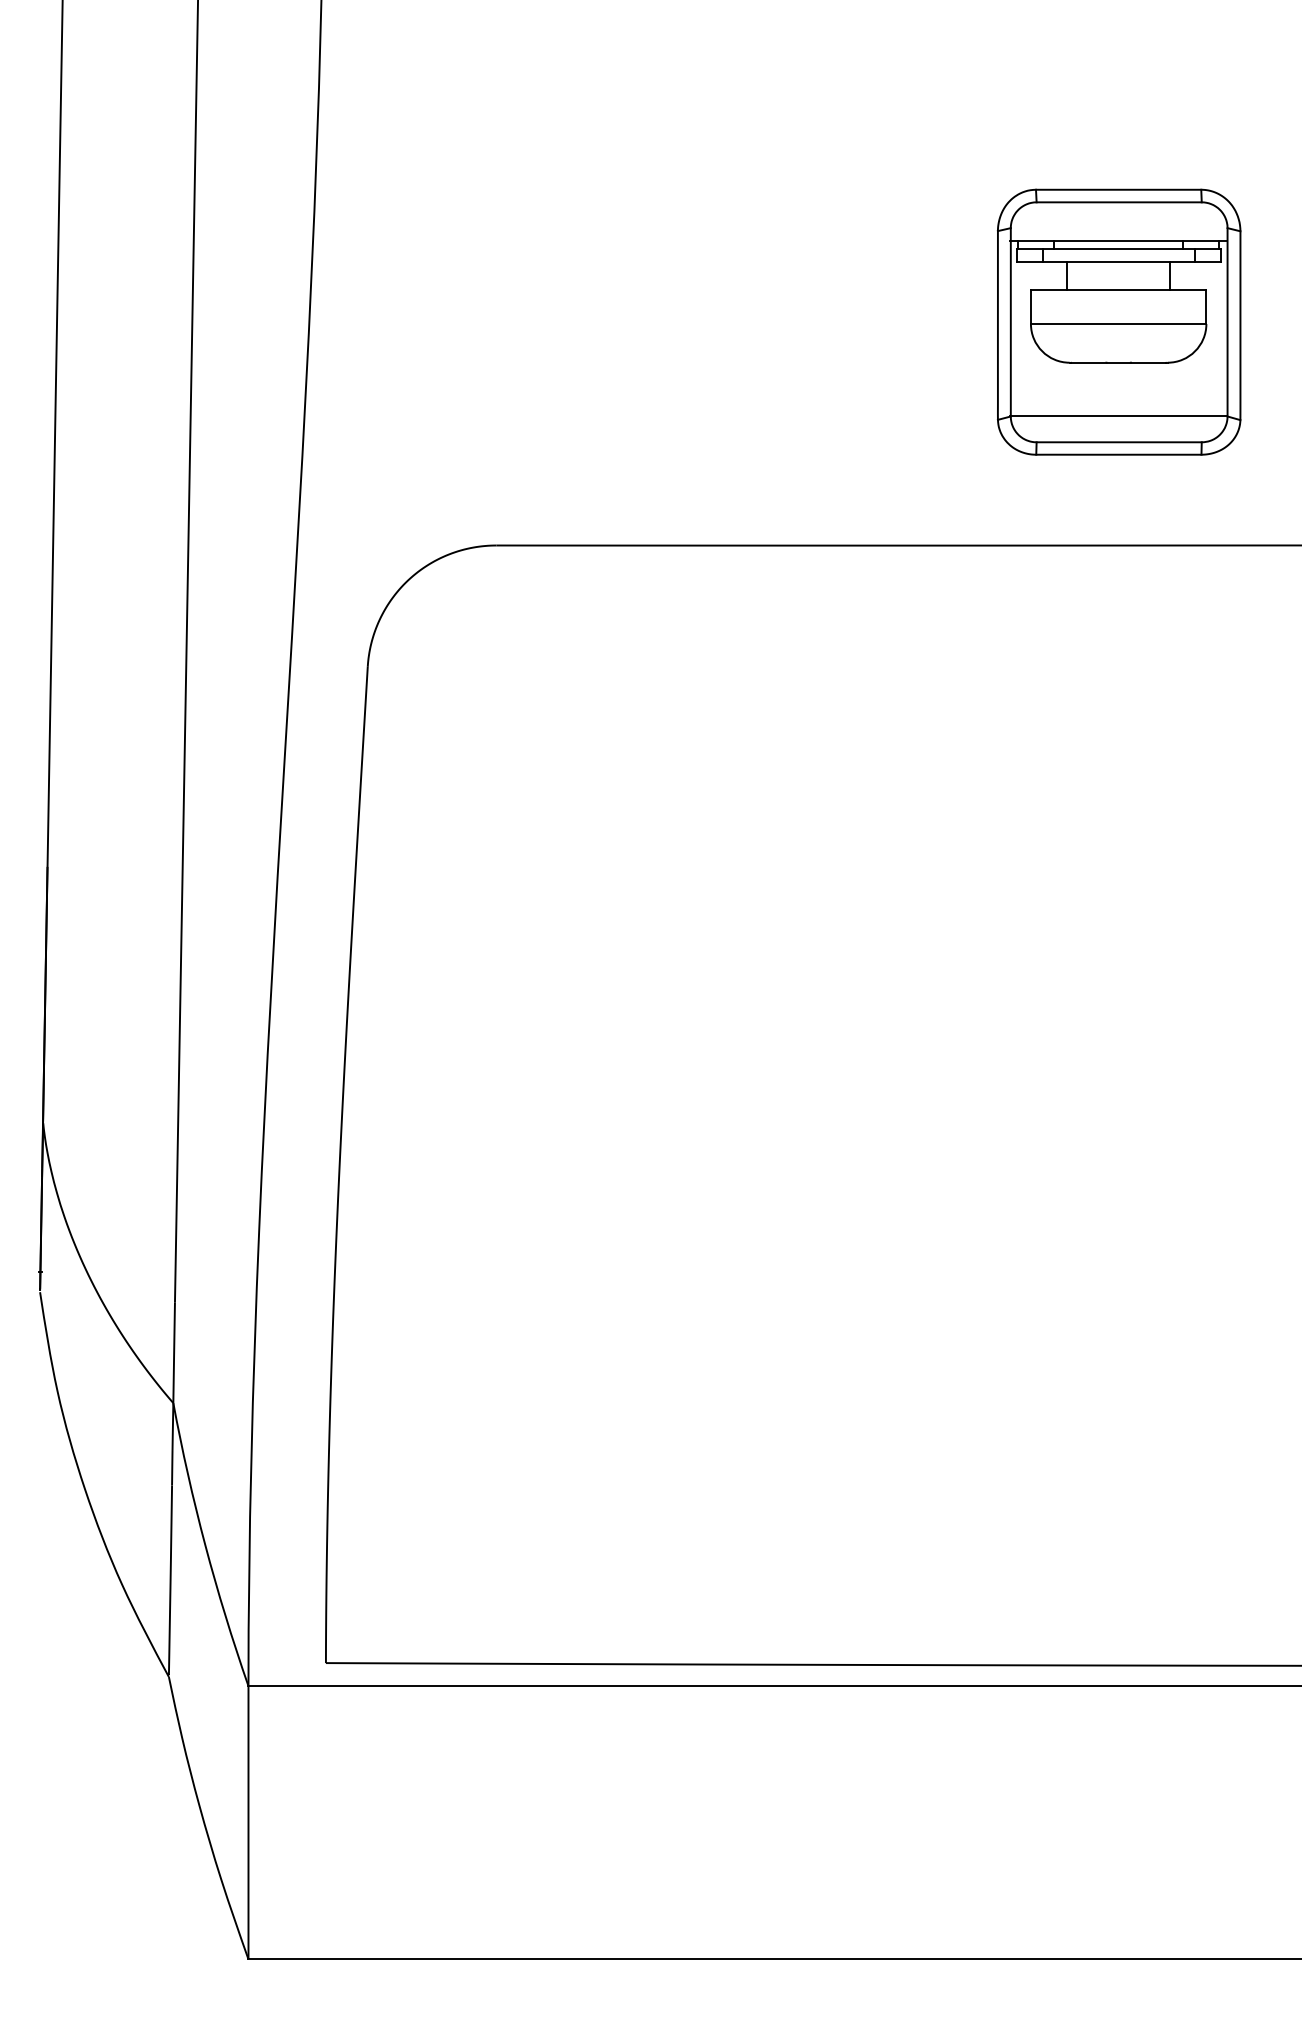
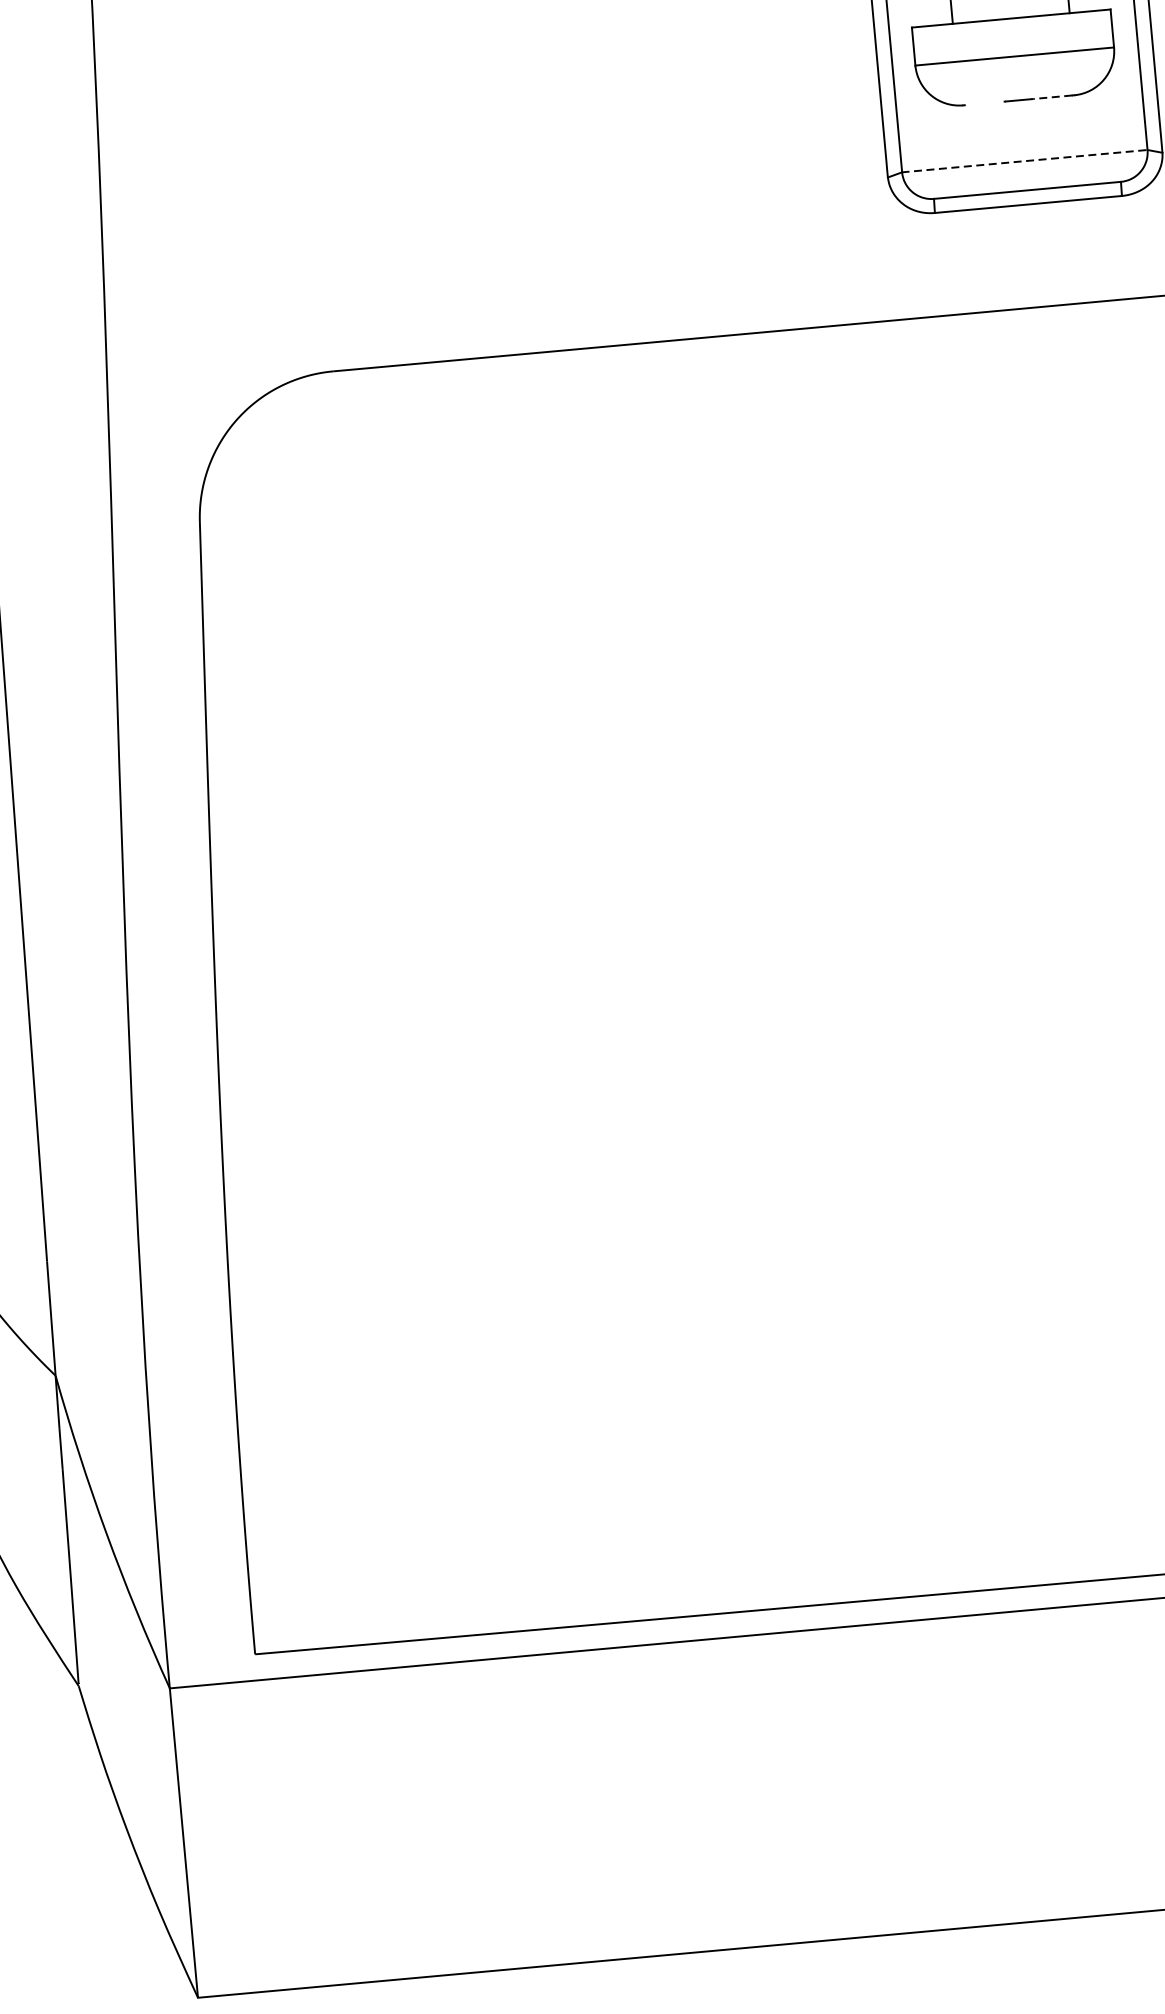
line: (1088, 362) -> (984, 103), removed
line: (1148, 362) -> (1052, 97), solid -> dashed
line: (1119, 416) -> (1025, 161), solid -> dashed

